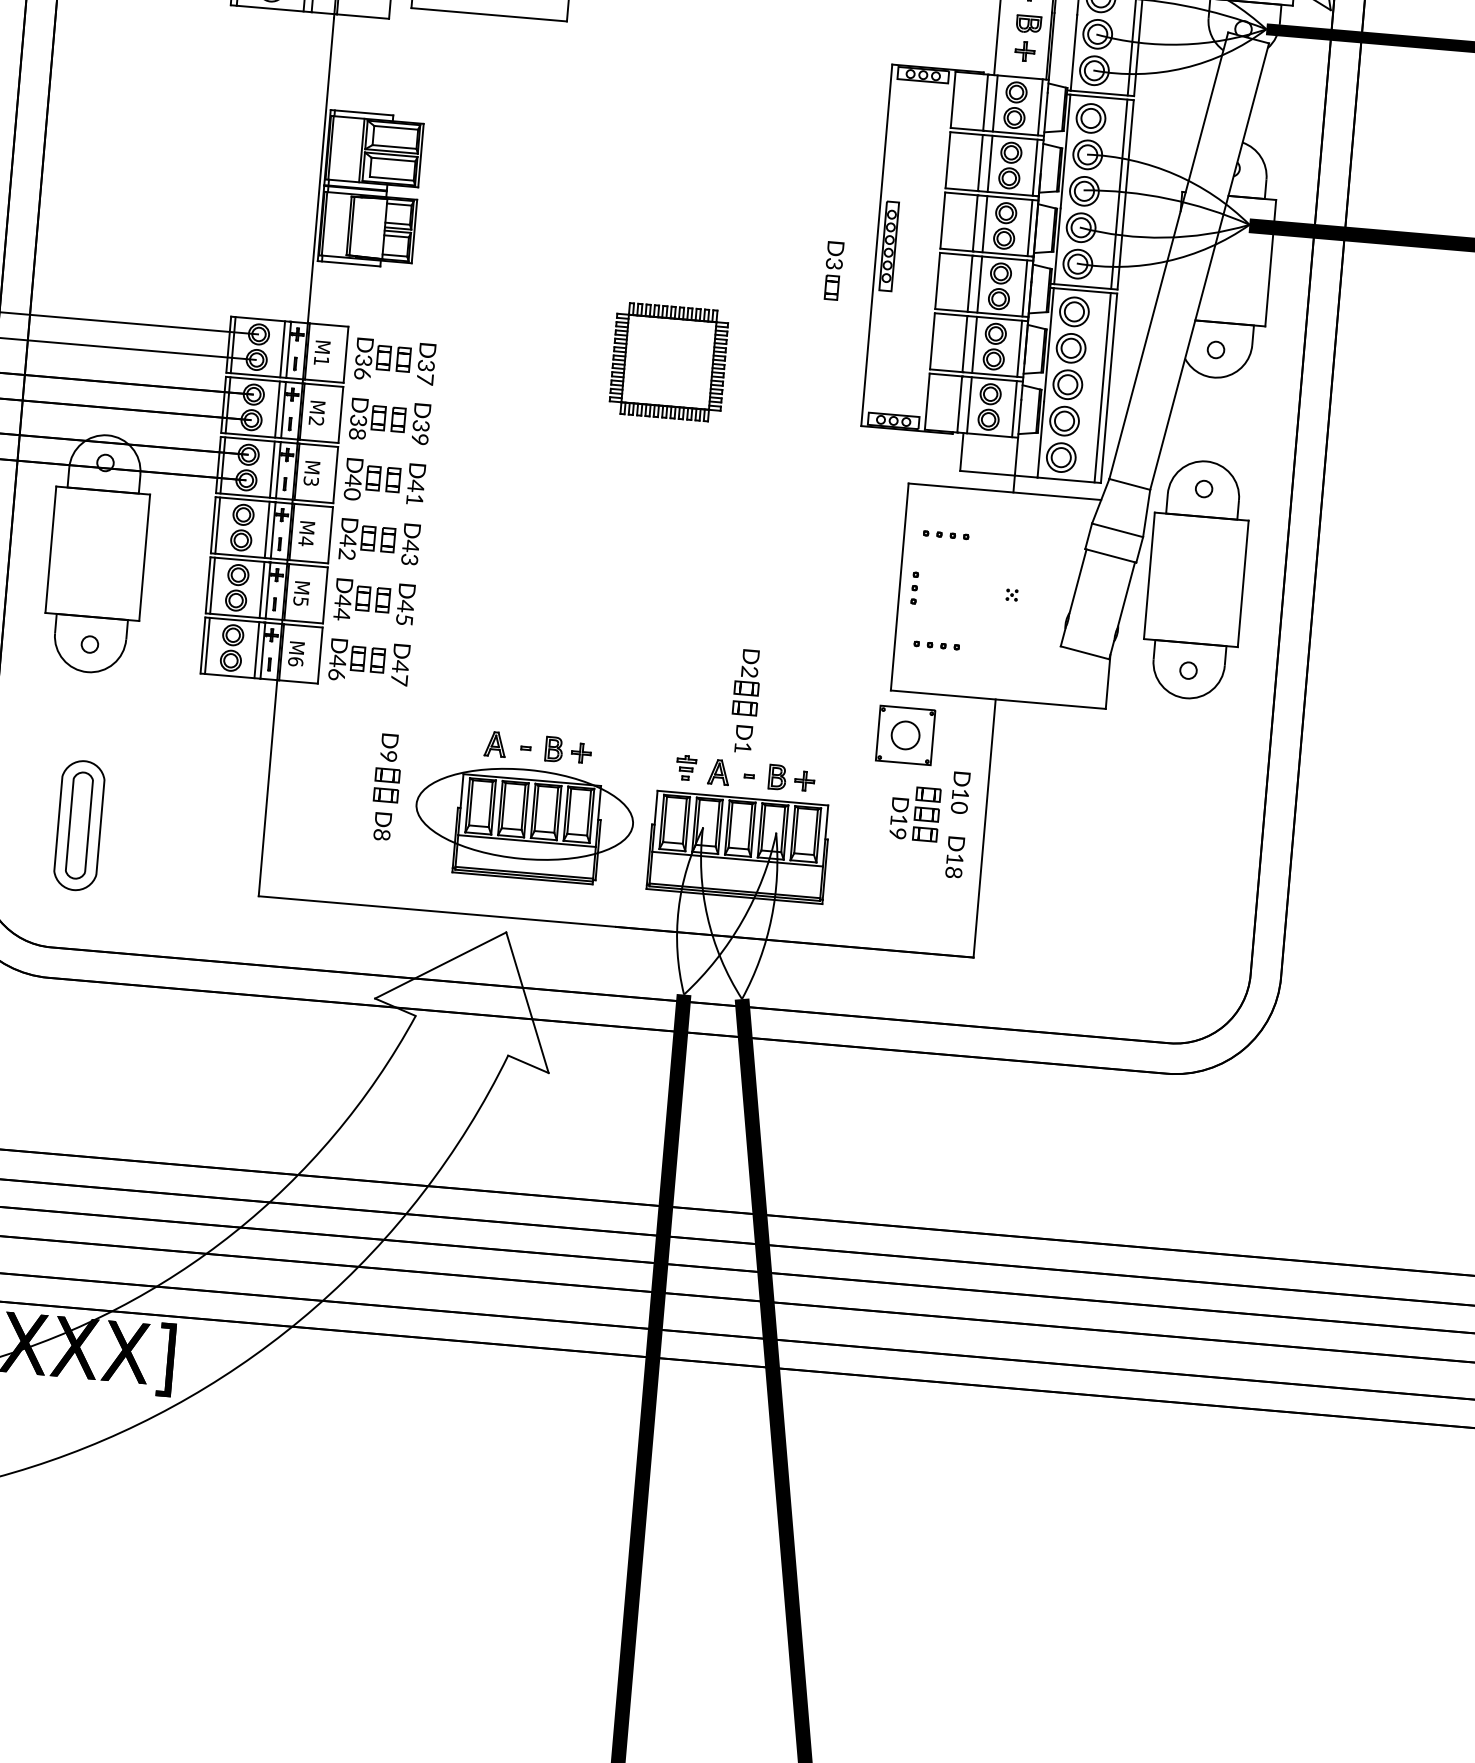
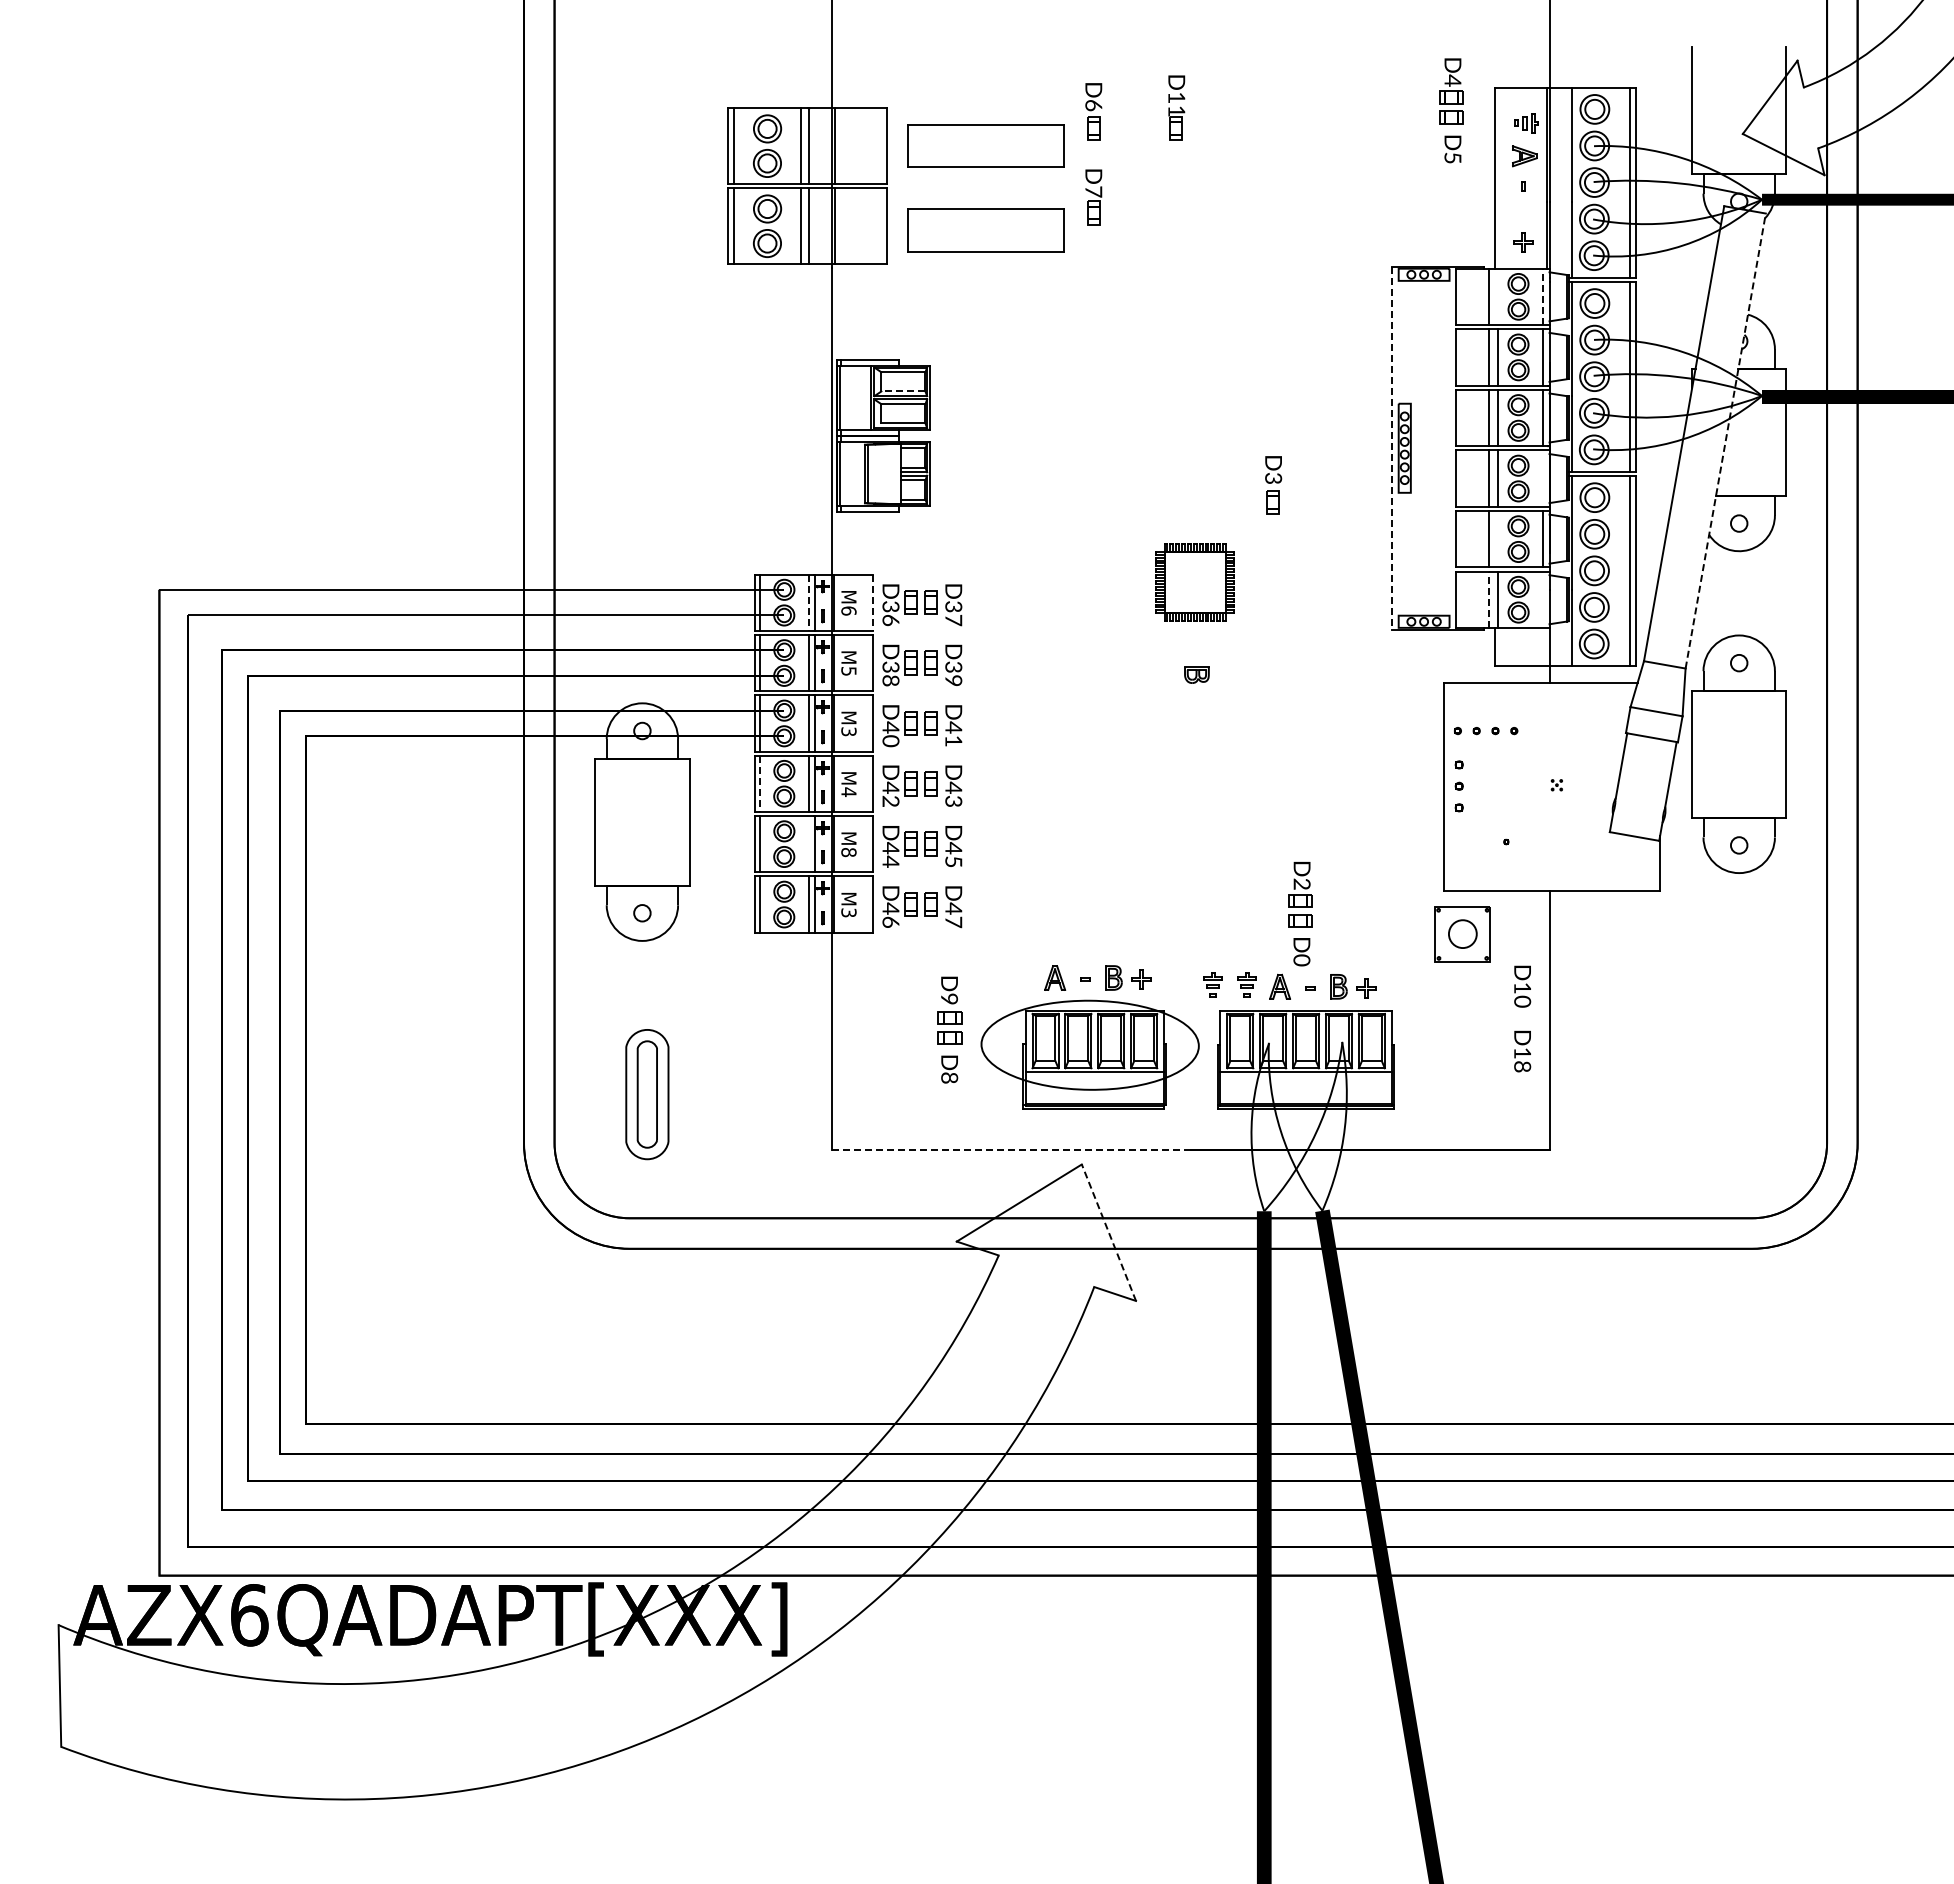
part: (1028, 23) -> (1196, 674), moved
line: (995, 103) -> (1498, 296), removed
line: (1040, 107) -> (1543, 296), solid -> dashed
line: (393, 146) -> (902, 391), solid -> dashed
line: (876, 245) -> (1392, 448), solid -> dashed
line: (1209, 266) -> (1725, 440), solid -> dashed
part: (833, 270) -> (1273, 485), moved
line: (1024, 288) -> (1543, 478), removed
line: (974, 344) -> (1498, 538), removed
line: (282, 350) -> (809, 603), solid -> dashed
line: (345, 355) -> (872, 603), solid -> dashed
text: (321, 360) -> (848, 610), M1 -> M6
part: (669, 362) -> (1195, 582), size x0.7
line: (959, 404) -> (1488, 599), solid -> dashed
line: (1014, 408) -> (1543, 599), removed
text: (315, 421) -> (848, 671), M2 -> M5
line: (217, 526) -> (759, 784), solid -> dashed
part: (946, 535) -> (1486, 731), size x1.4
part: (914, 588) -> (1459, 786), size x1.6
line: (262, 590) -> (809, 844), removed
text: (300, 601) -> (848, 852), M5 -> M8
part: (930, 644) -> (1479, 841), removed
text: (295, 661) -> (848, 912), M6 -> M3
text: (742, 747) -> (1301, 960), D1 -> D0
part: (651, 764) -> (1212, 984), added
part: (915, 812) -> (1479, 1010), removed
line: (436, 911) -> (1010, 1149), solid -> dashed
line: (527, 1002) -> (1108, 1232), solid -> dashed

